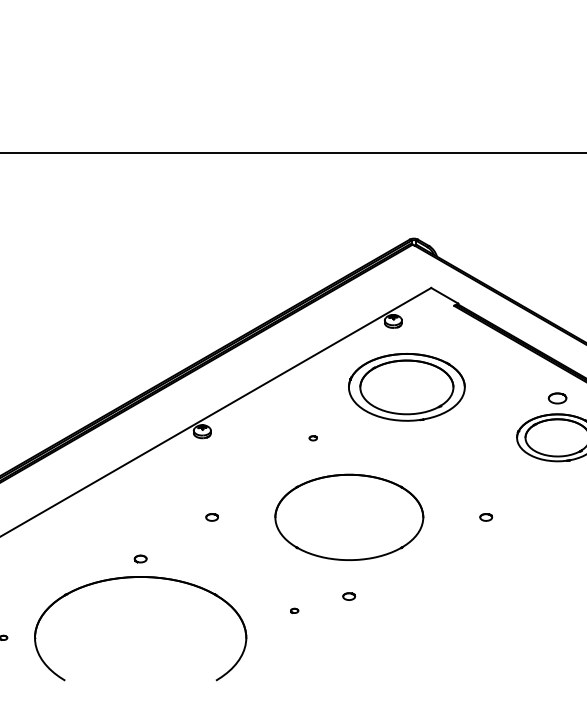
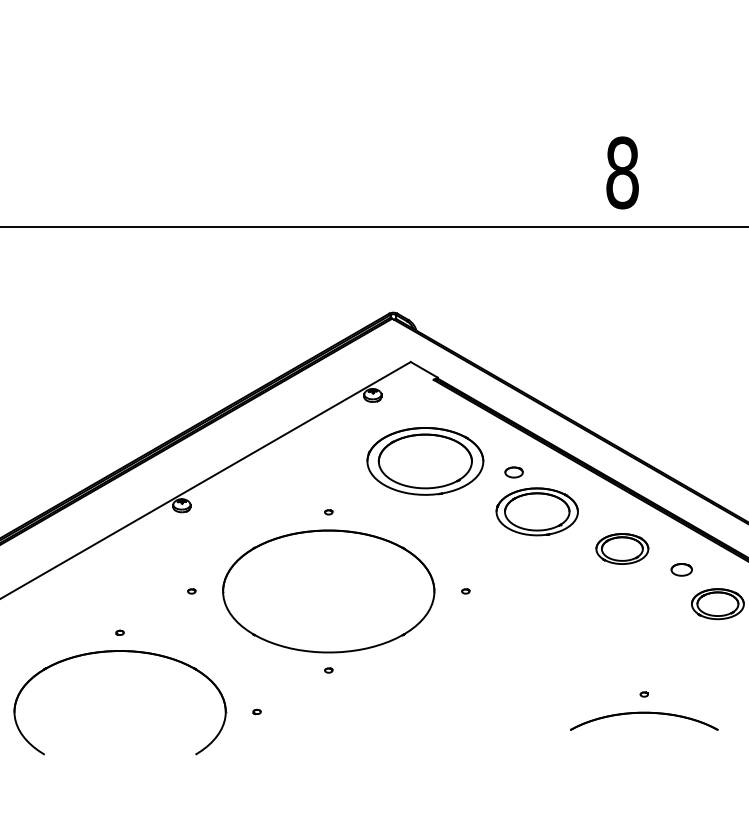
part: (407, 387) -> (425, 461), moved
part: (557, 398) -> (513, 472), moved
part: (313, 438) -> (328, 512), moved
part: (212, 517) -> (191, 591), size x0.62
part: (349, 517) -> (328, 591), size x1.43
part: (486, 517) -> (465, 591), size x0.62
part: (140, 558) -> (119, 632), size x0.62
part: (349, 596) -> (328, 670), size x0.62
part: (294, 610) -> (256, 711), moved

